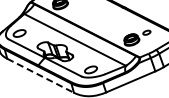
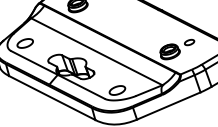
line: (41, 75) -> (53, 97), dashed -> solid

